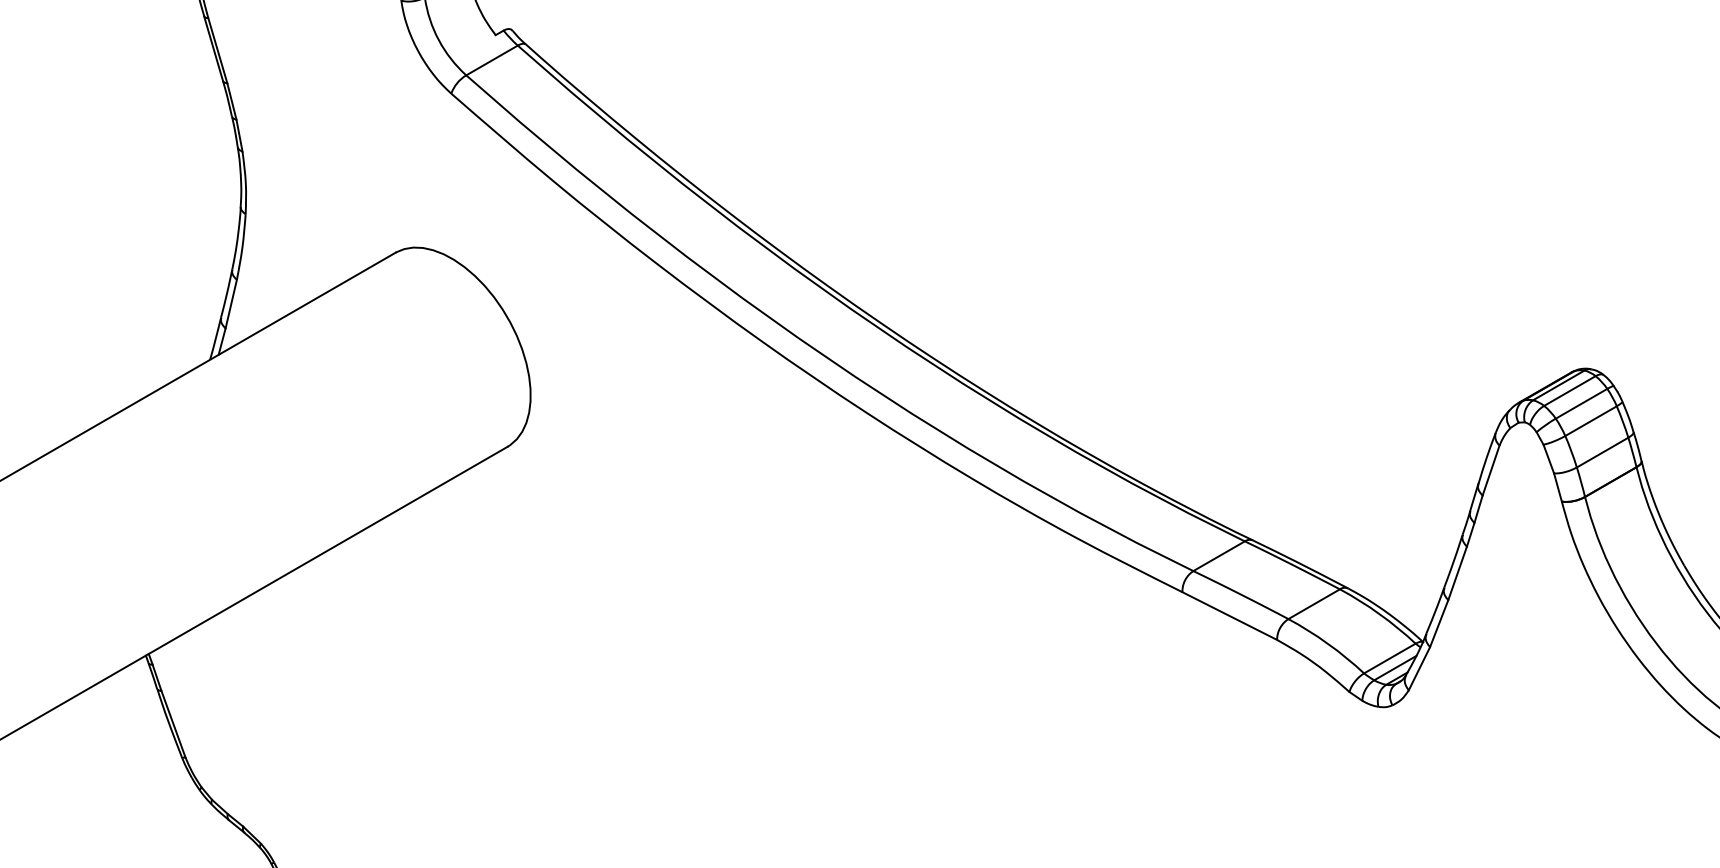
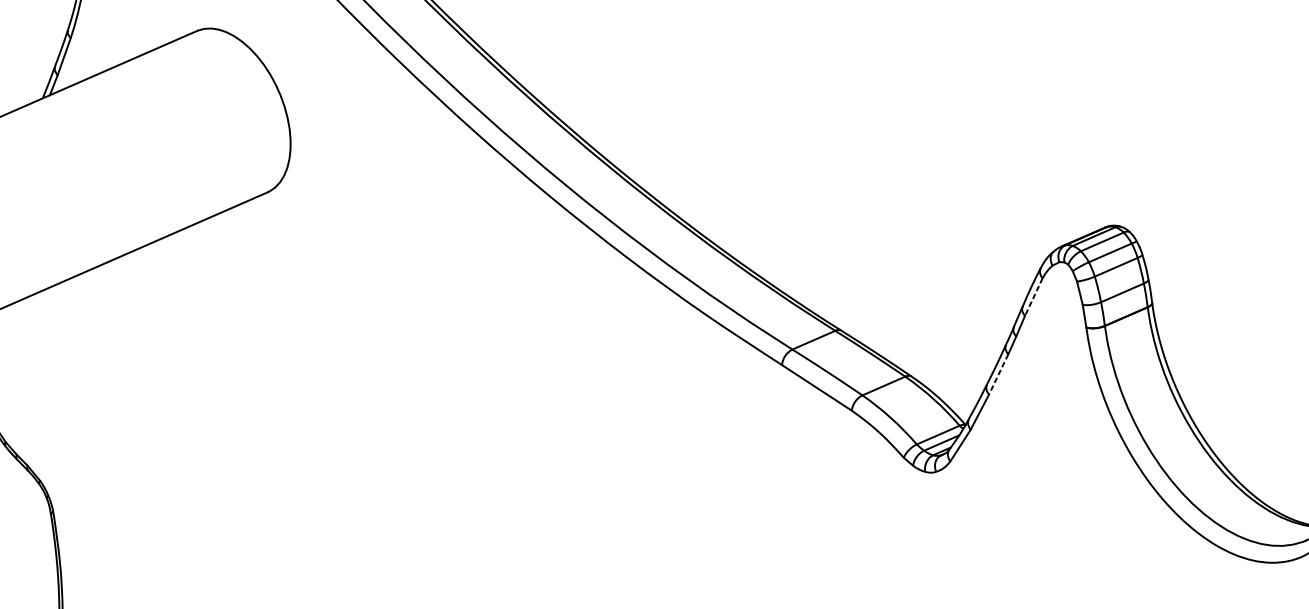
line: (1490, 471) -> (1033, 297), solid -> dashed
line: (1457, 573) -> (998, 374), solid -> dashed

